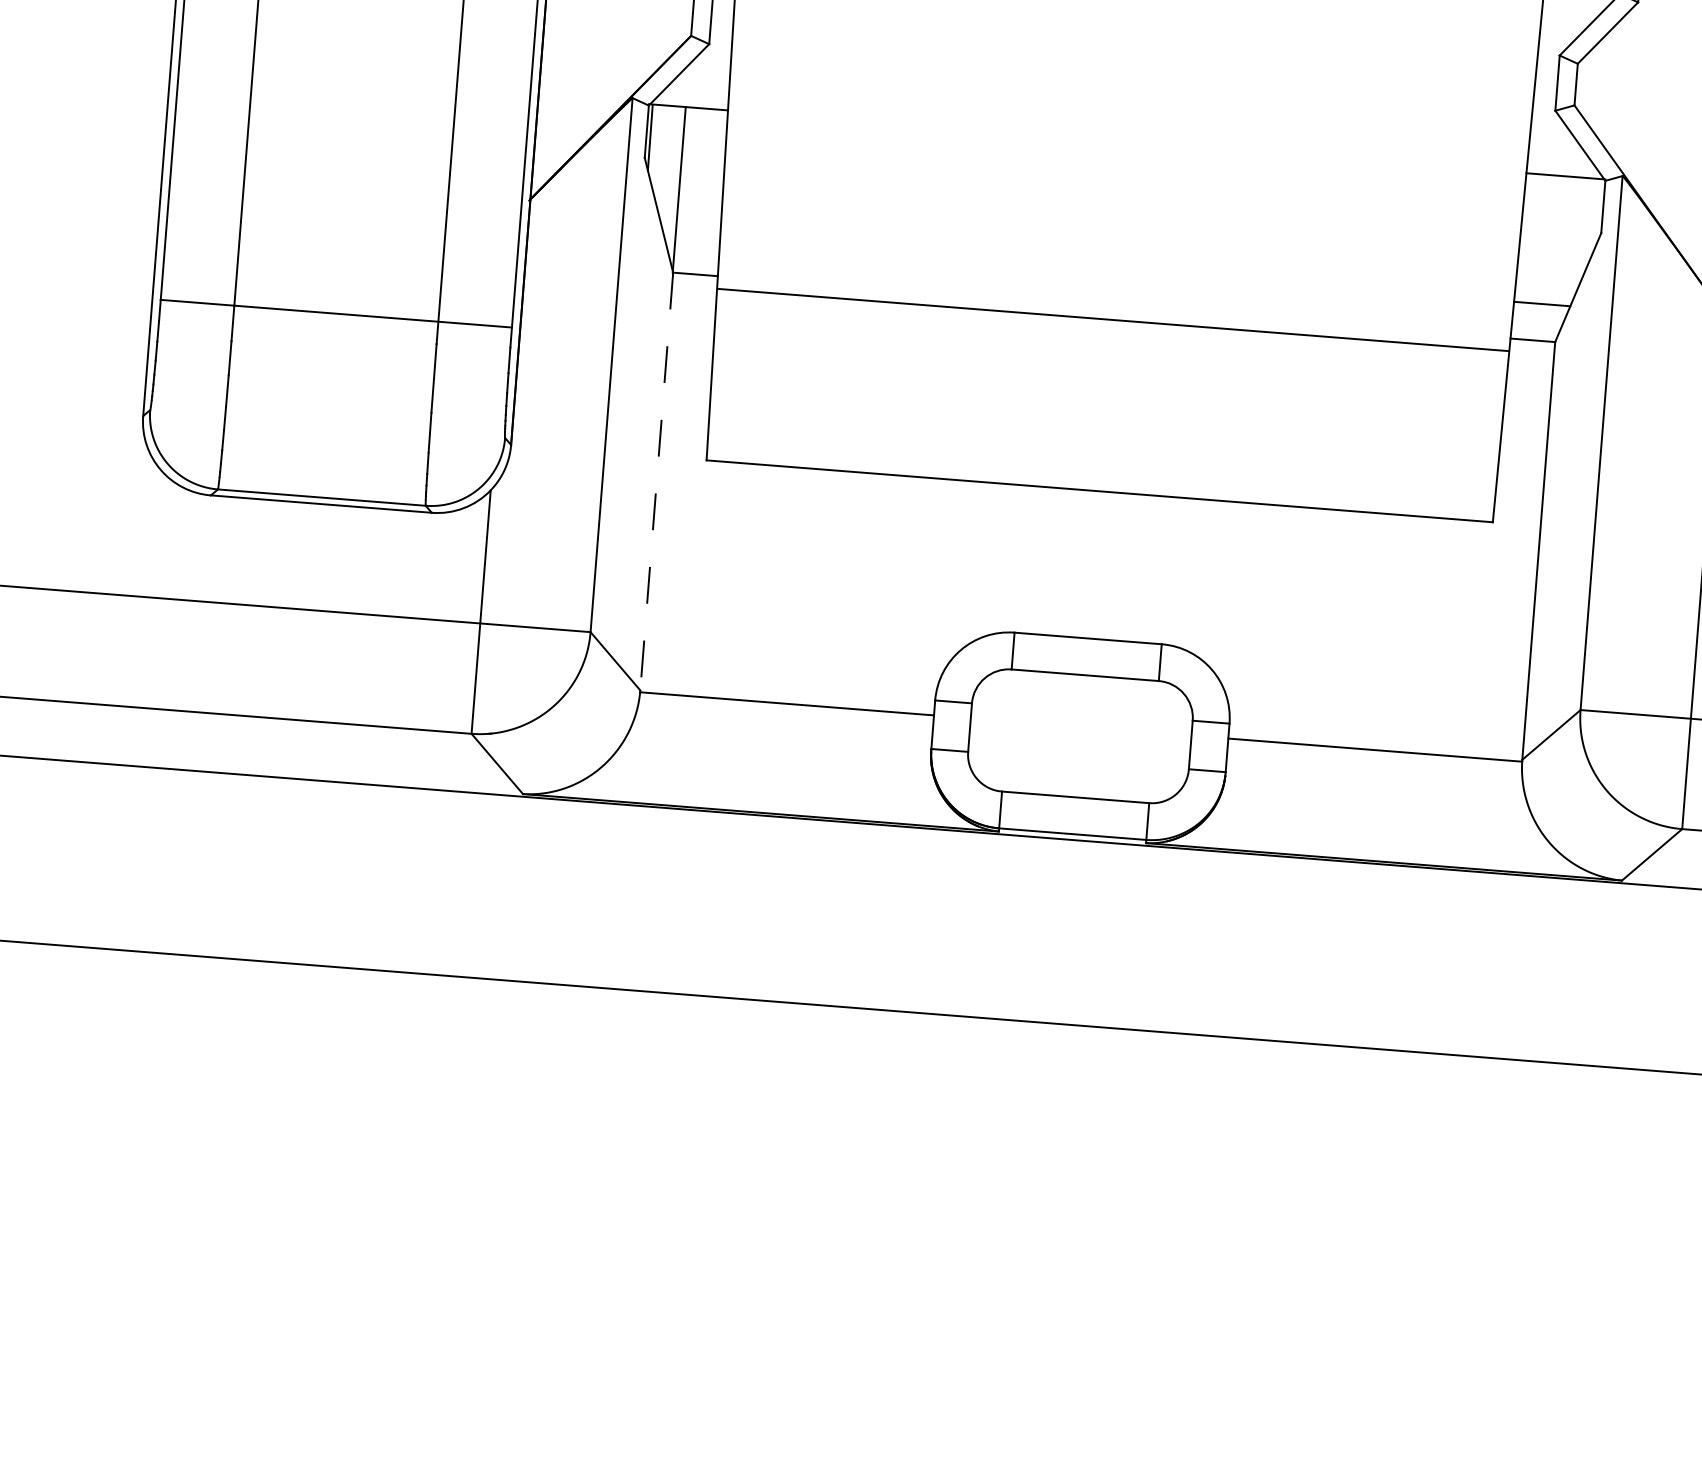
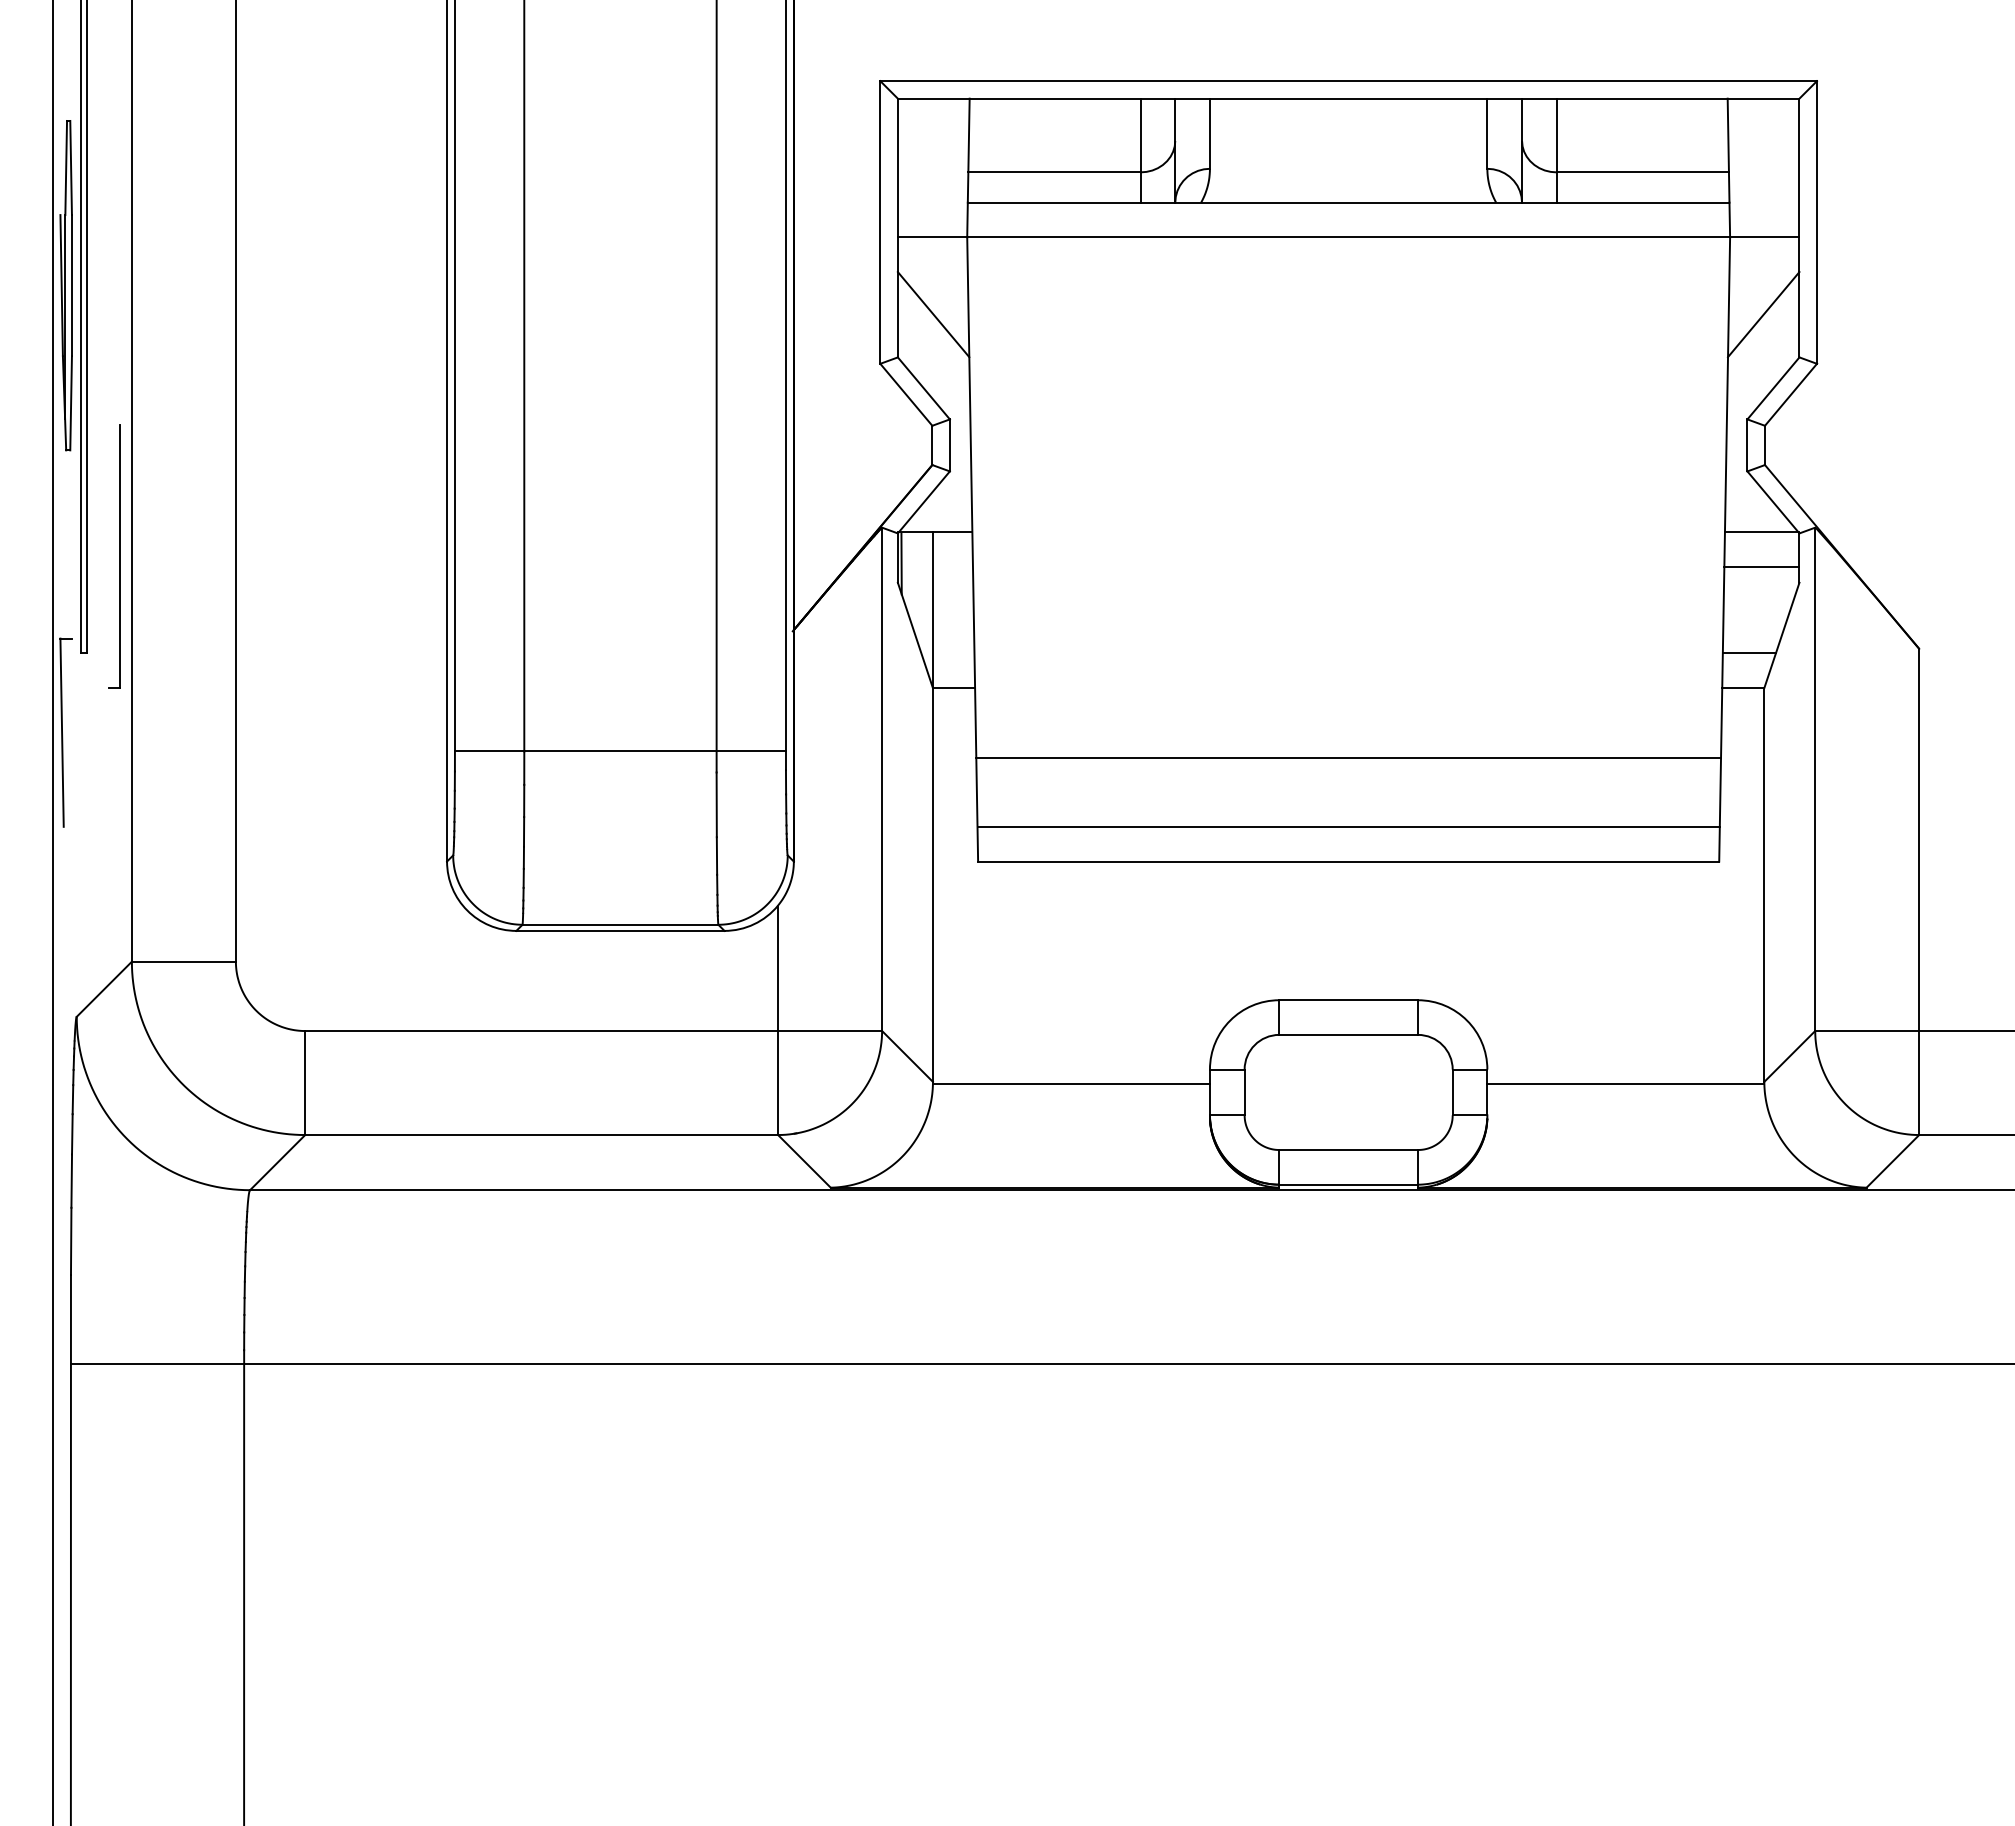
line: (1562, 212) -> (1761, 566), added
line: (1113, 320) -> (1348, 758), moved
line: (1102, 454) -> (1348, 826), added
line: (656, 481) -> (932, 885), dashed -> solid

